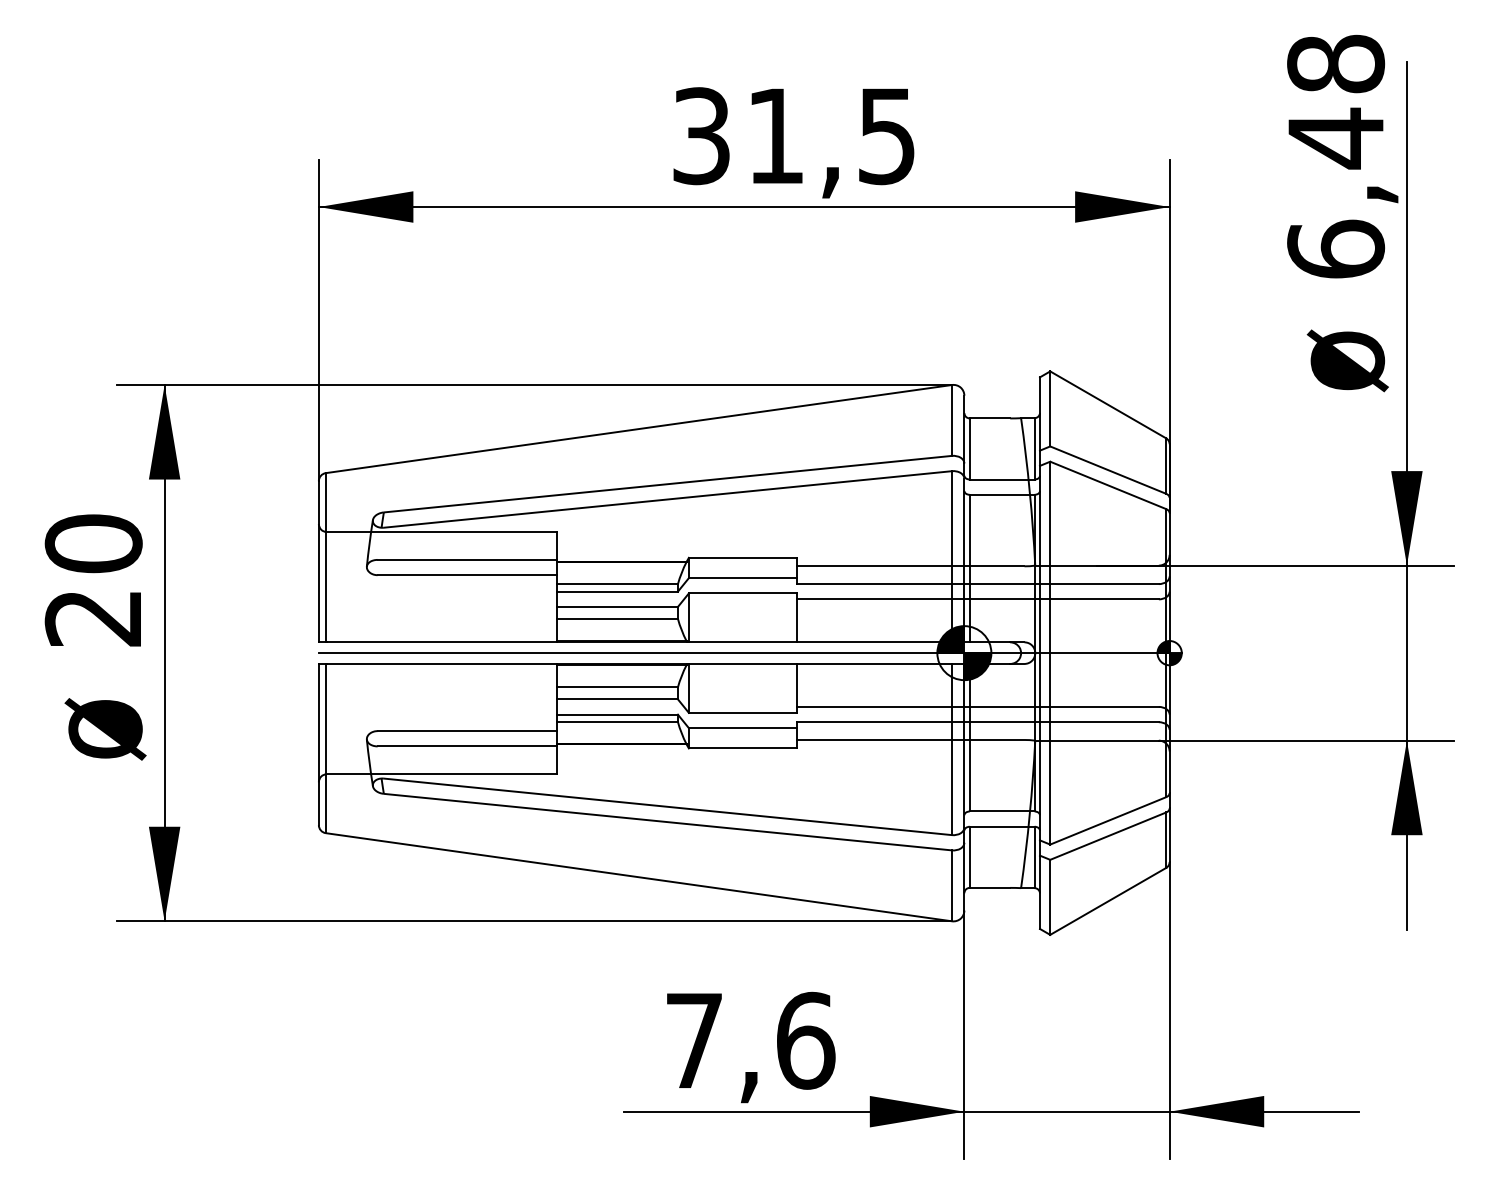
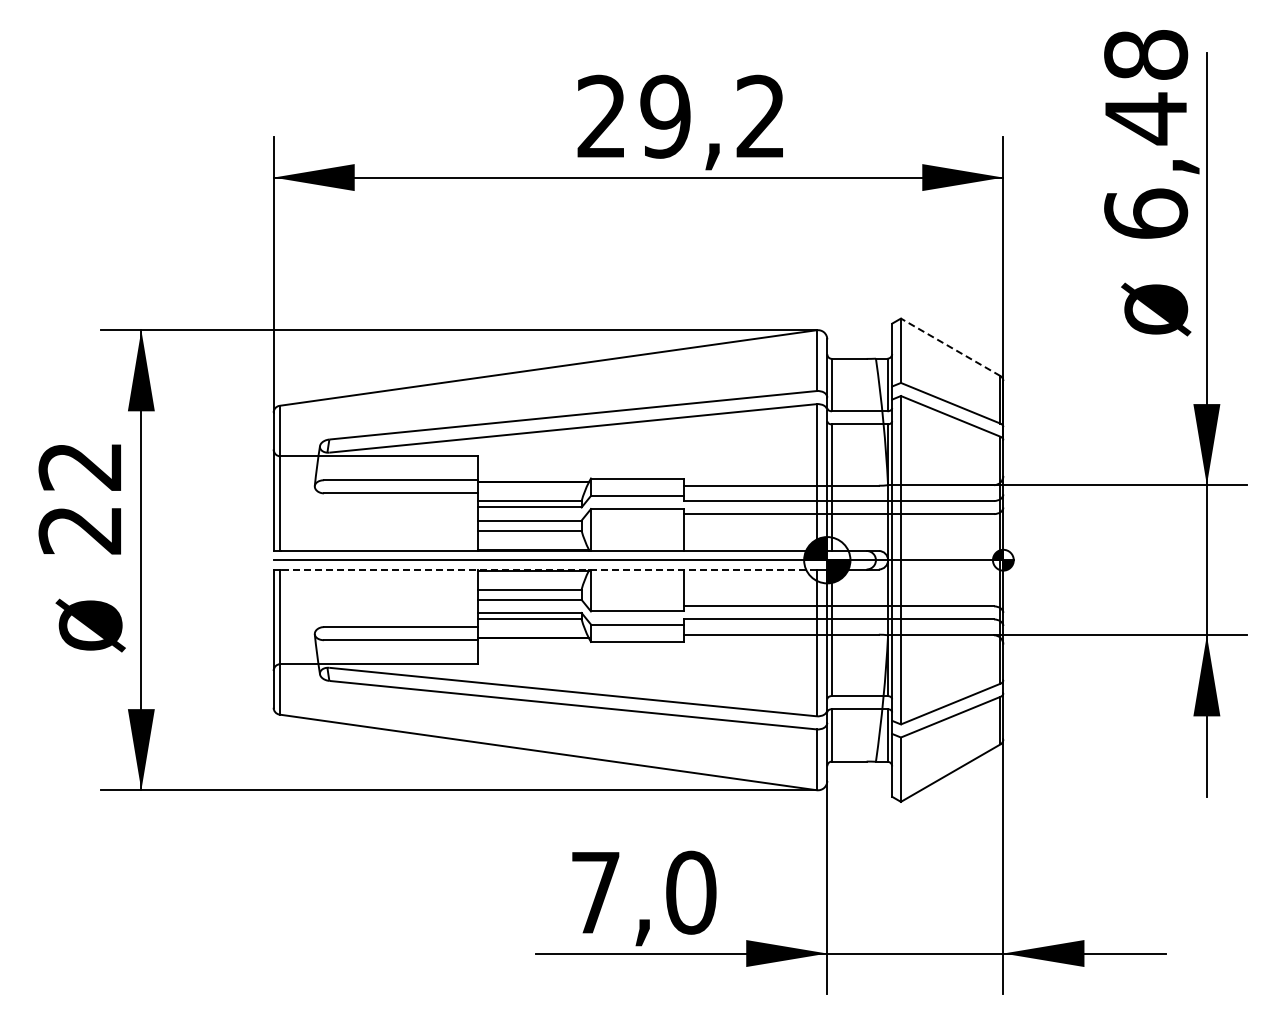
text: (793, 135) -> (680, 116), 31,5 -> 29,2
line: (1108, 405) -> (950, 347), solid -> dashed
text: (93, 543) -> (80, 466), 20 -> 22
line: (639, 663) -> (548, 569), solid -> dashed
text: (806, 1040) -> (691, 892), 7,6 -> 7,0

